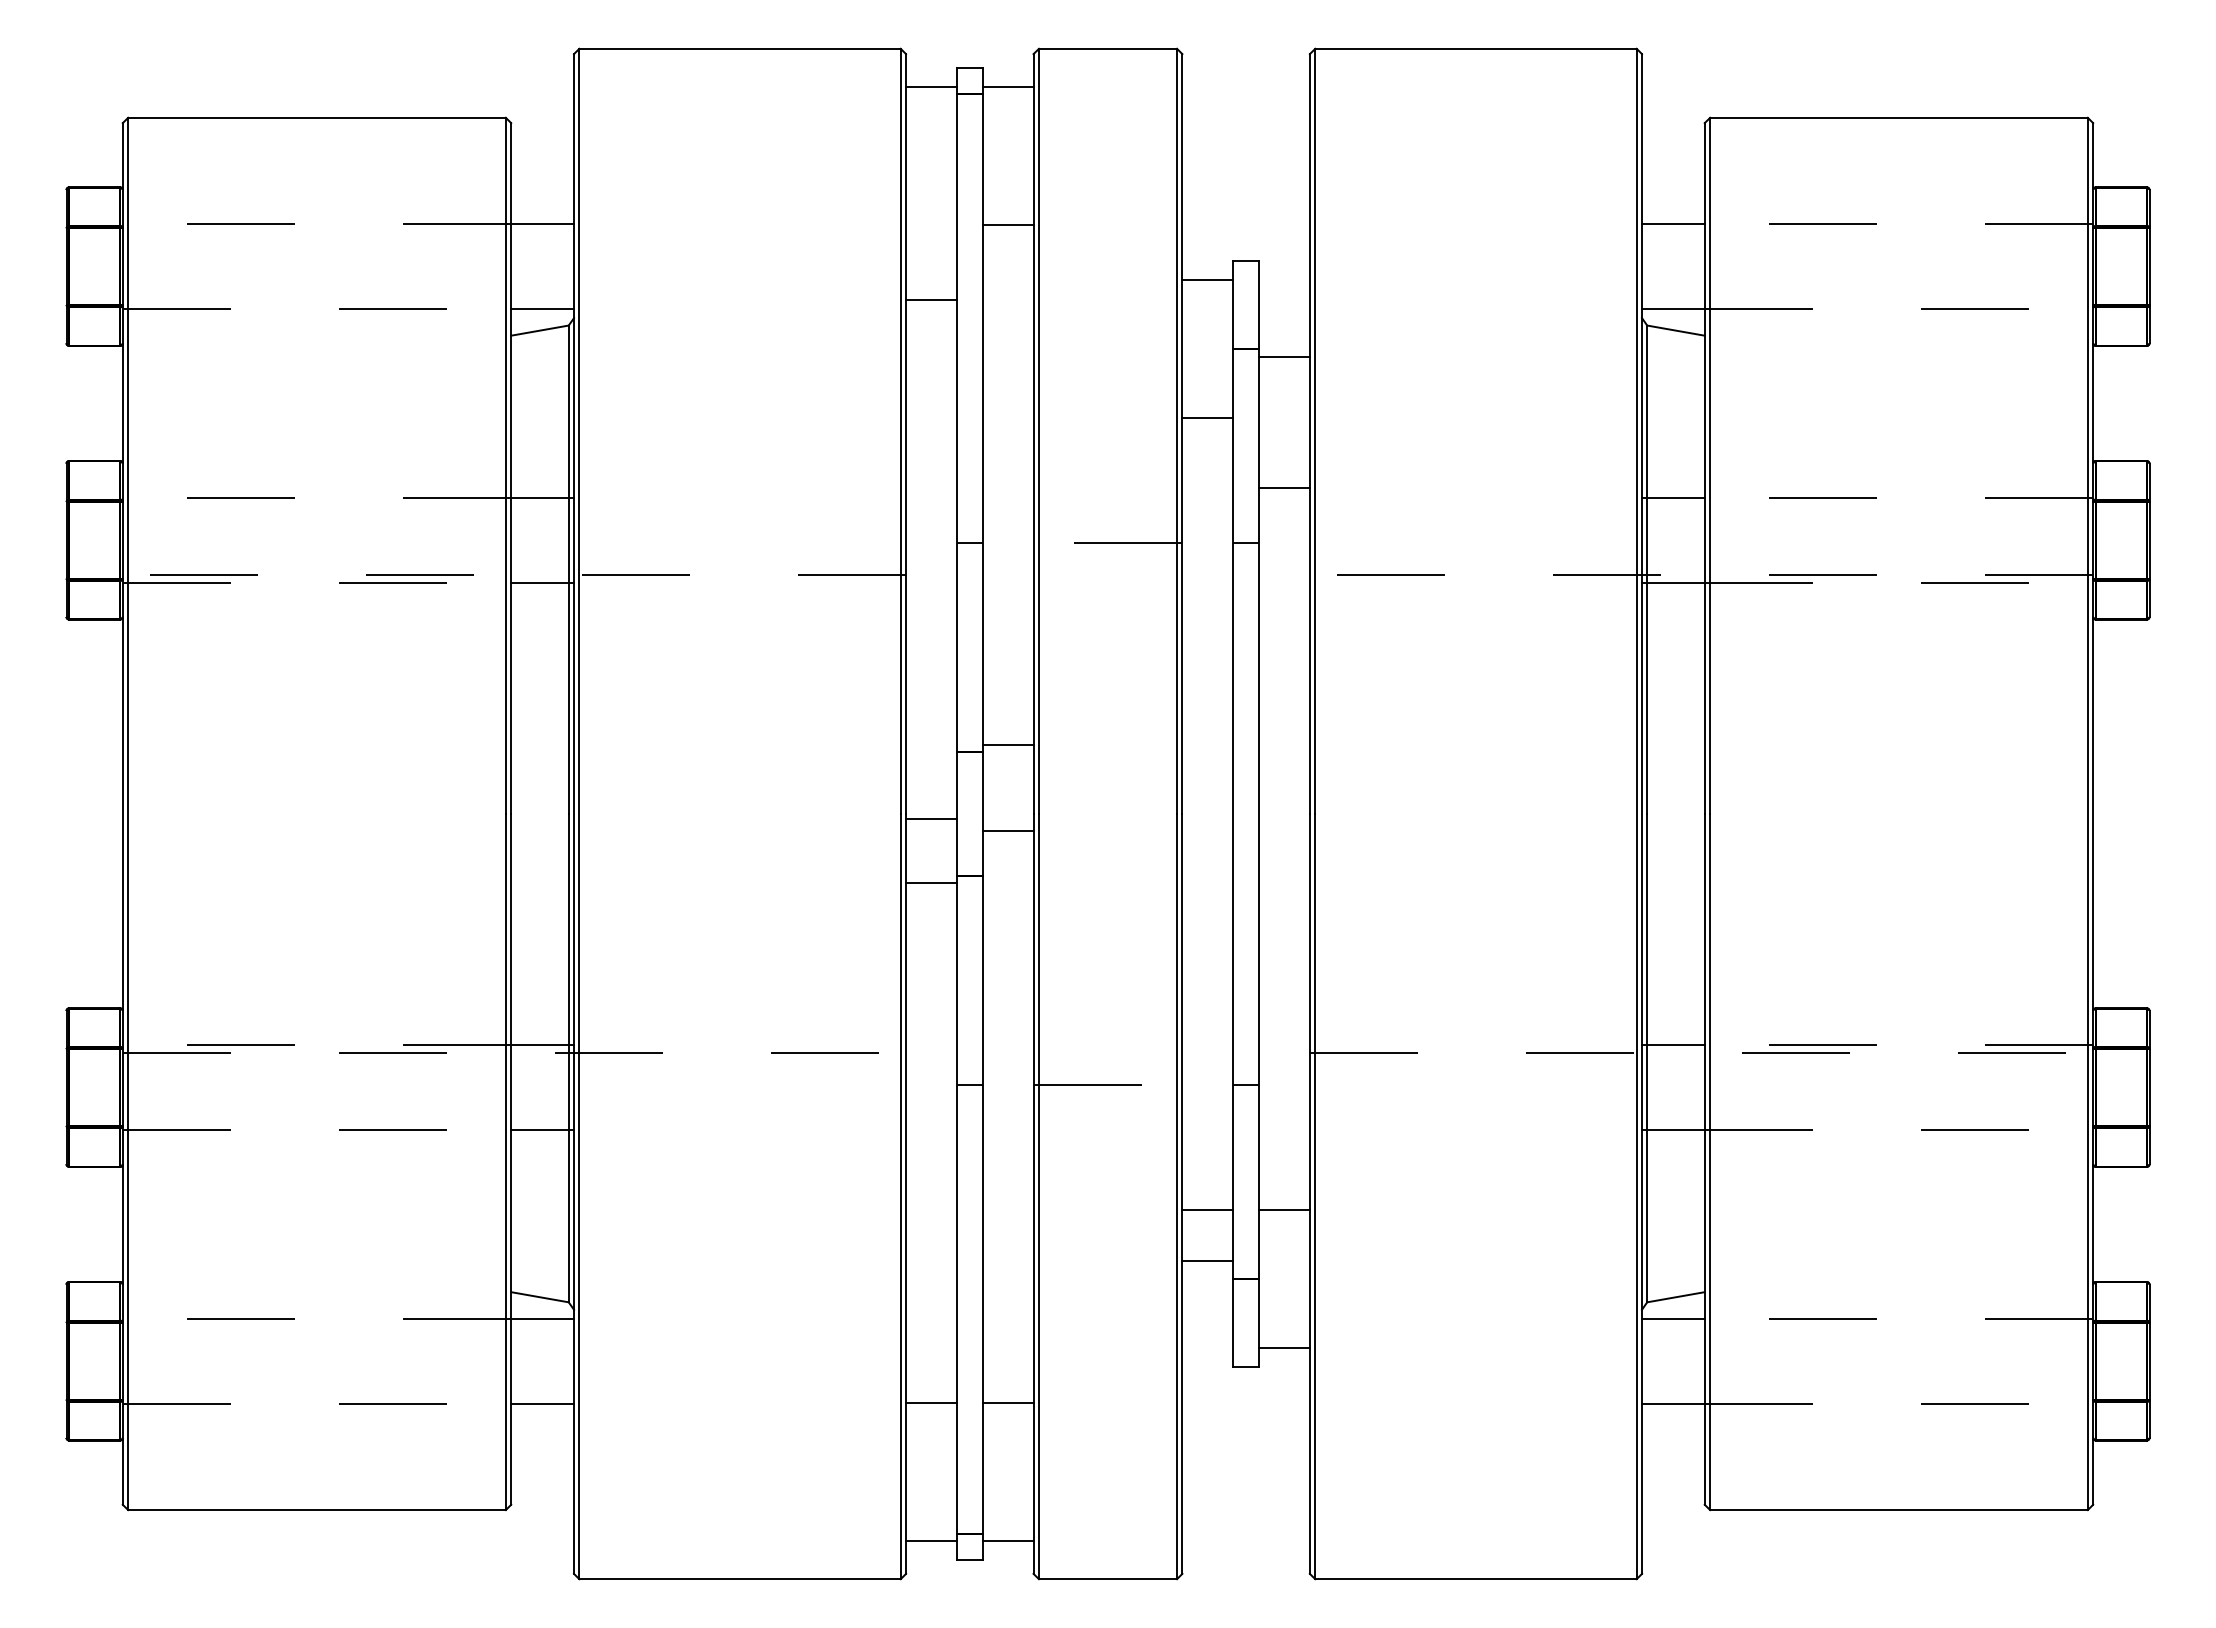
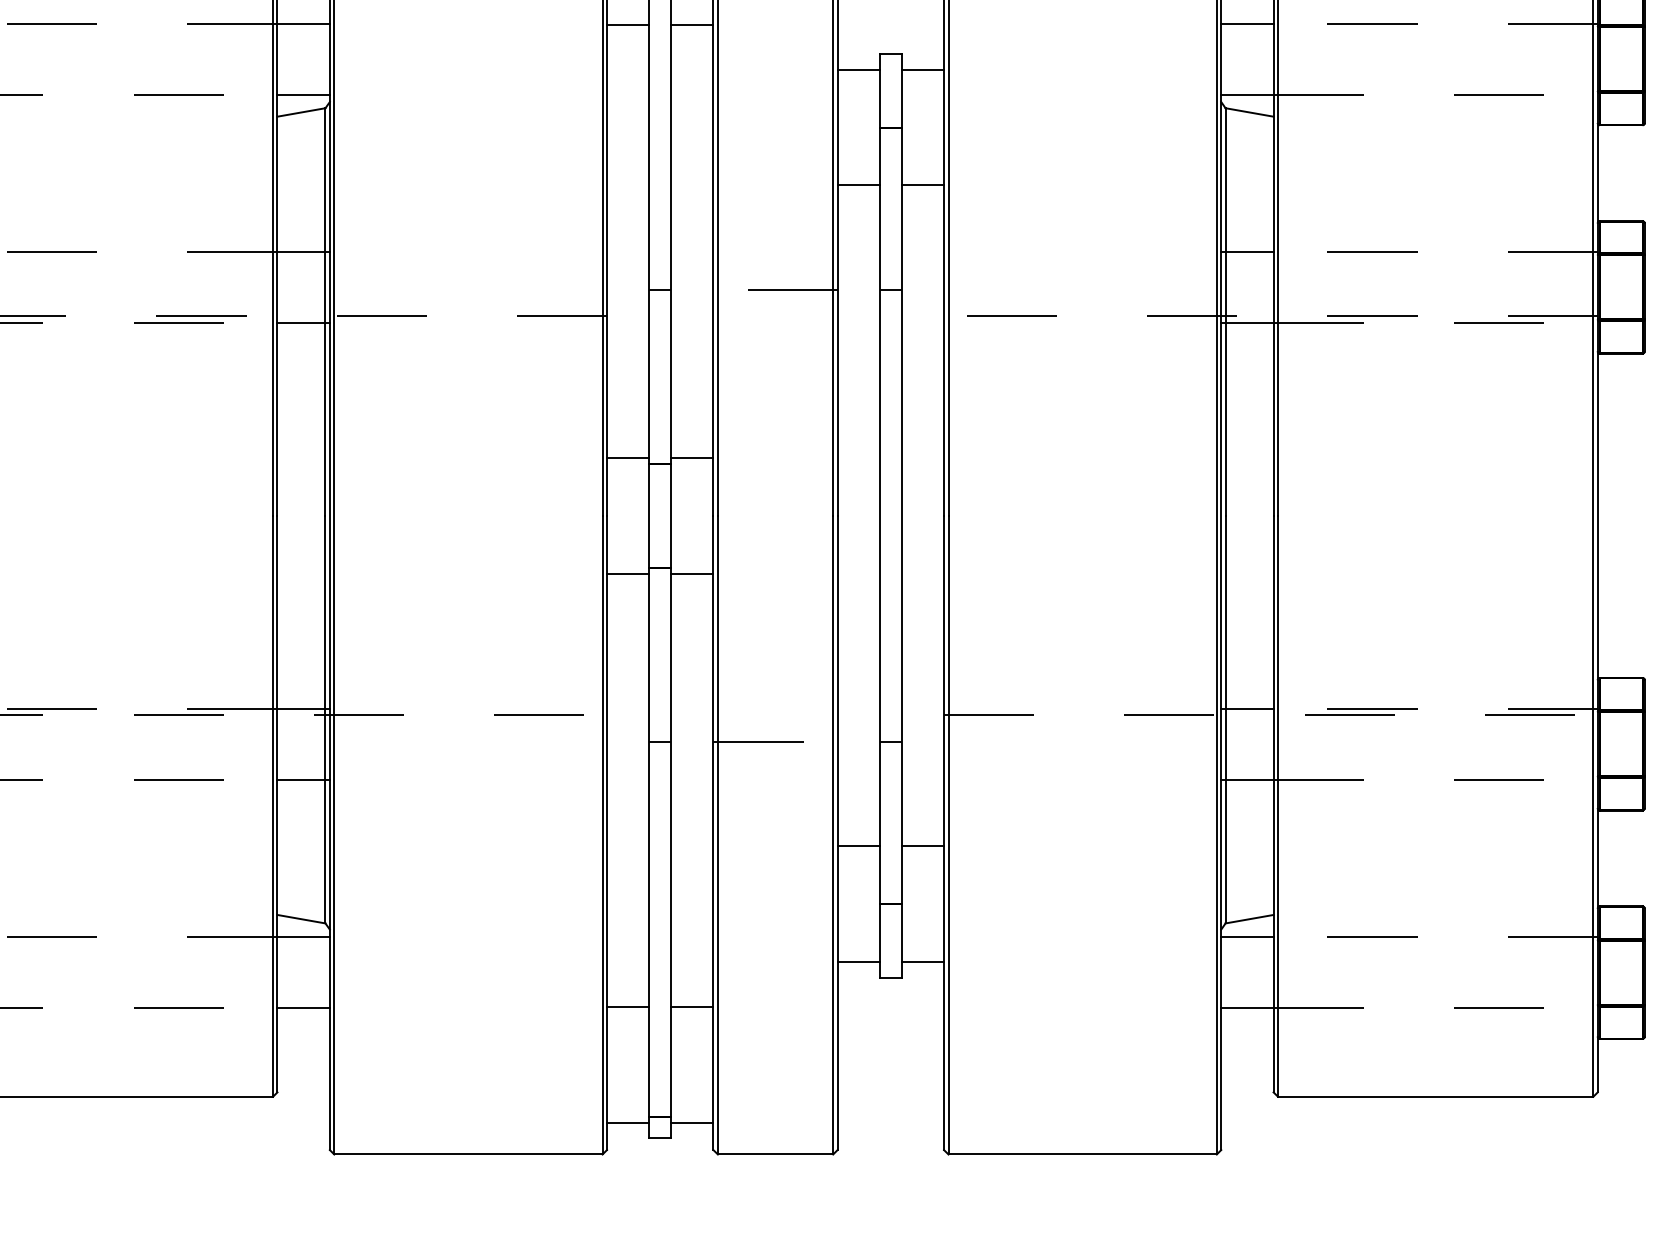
line: (931, 300) -> (628, 24), moved
line: (1284, 356) -> (922, 69), moved
line: (1284, 487) -> (922, 184), moved
line: (931, 818) -> (628, 457), moved
line: (1008, 831) -> (692, 573), moved
line: (1207, 1261) -> (858, 961), moved

